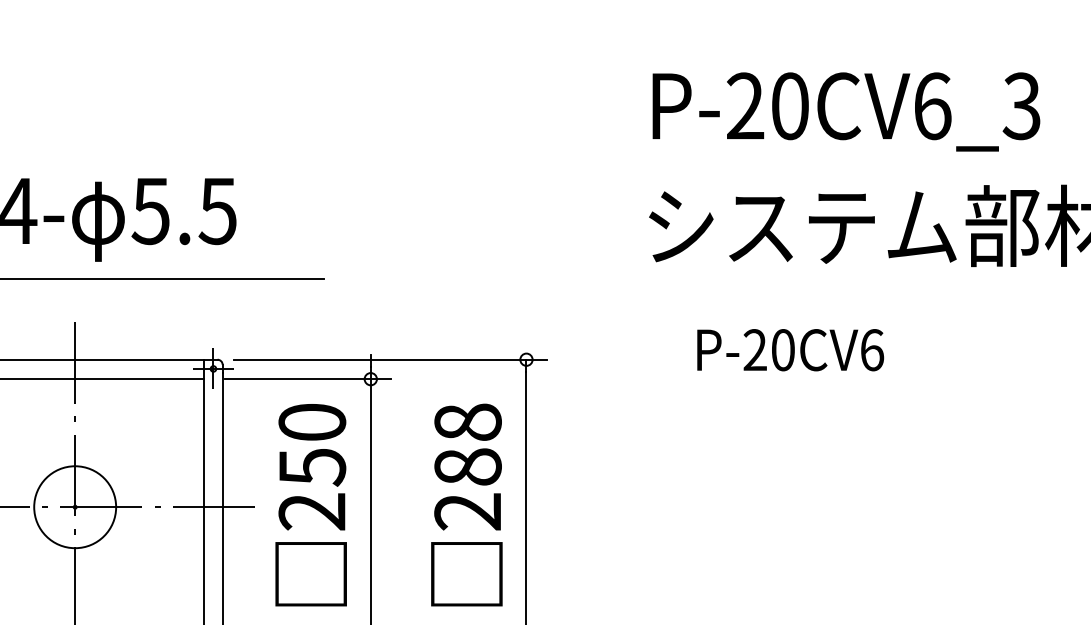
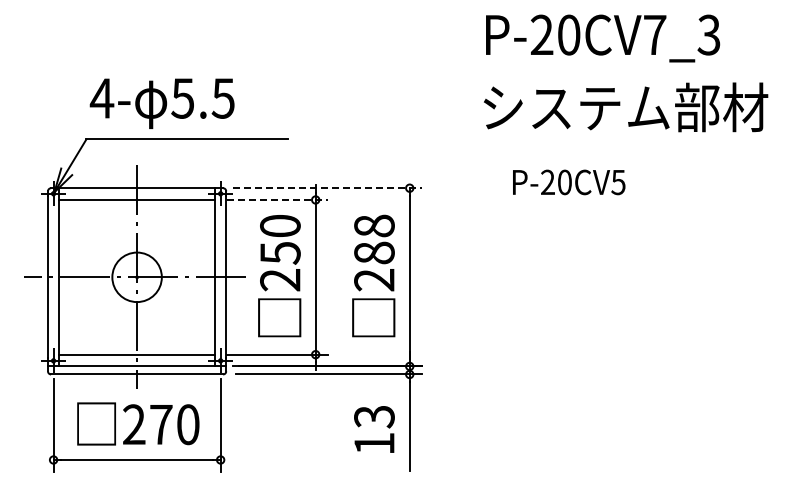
text: (933, 105) -> (655, 34), P-20CV6_3 -> P-20CV7_3
text: (872, 350) -> (618, 182), P-20CV6 -> P-20CV5
line: (390, 360) -> (327, 188), solid -> dashed
line: (309, 378) -> (278, 199), solid -> dashed

